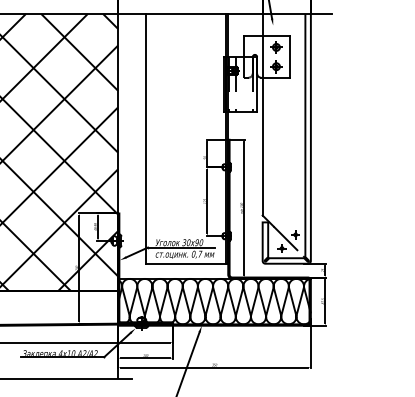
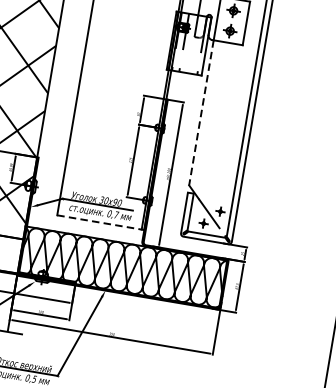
line: (262, 146) -> (201, 112), solid -> dashed
line: (187, 263) -> (101, 222), solid -> dashed

